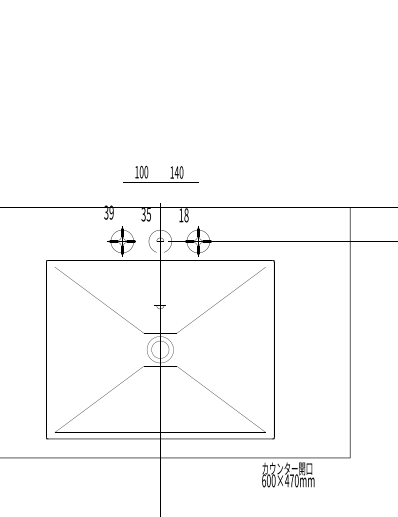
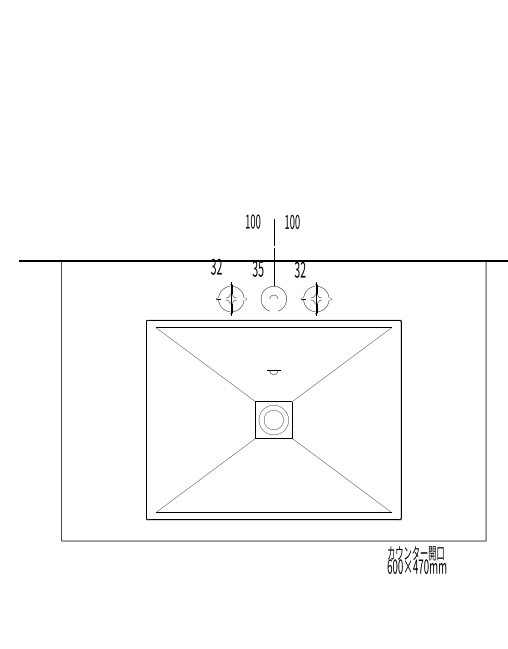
text: (176, 172) -> (291, 221), 140 -> 100
text: (111, 214) -> (219, 268), 39 -> 32
text: (183, 215) -> (299, 269), 18 -> 32

